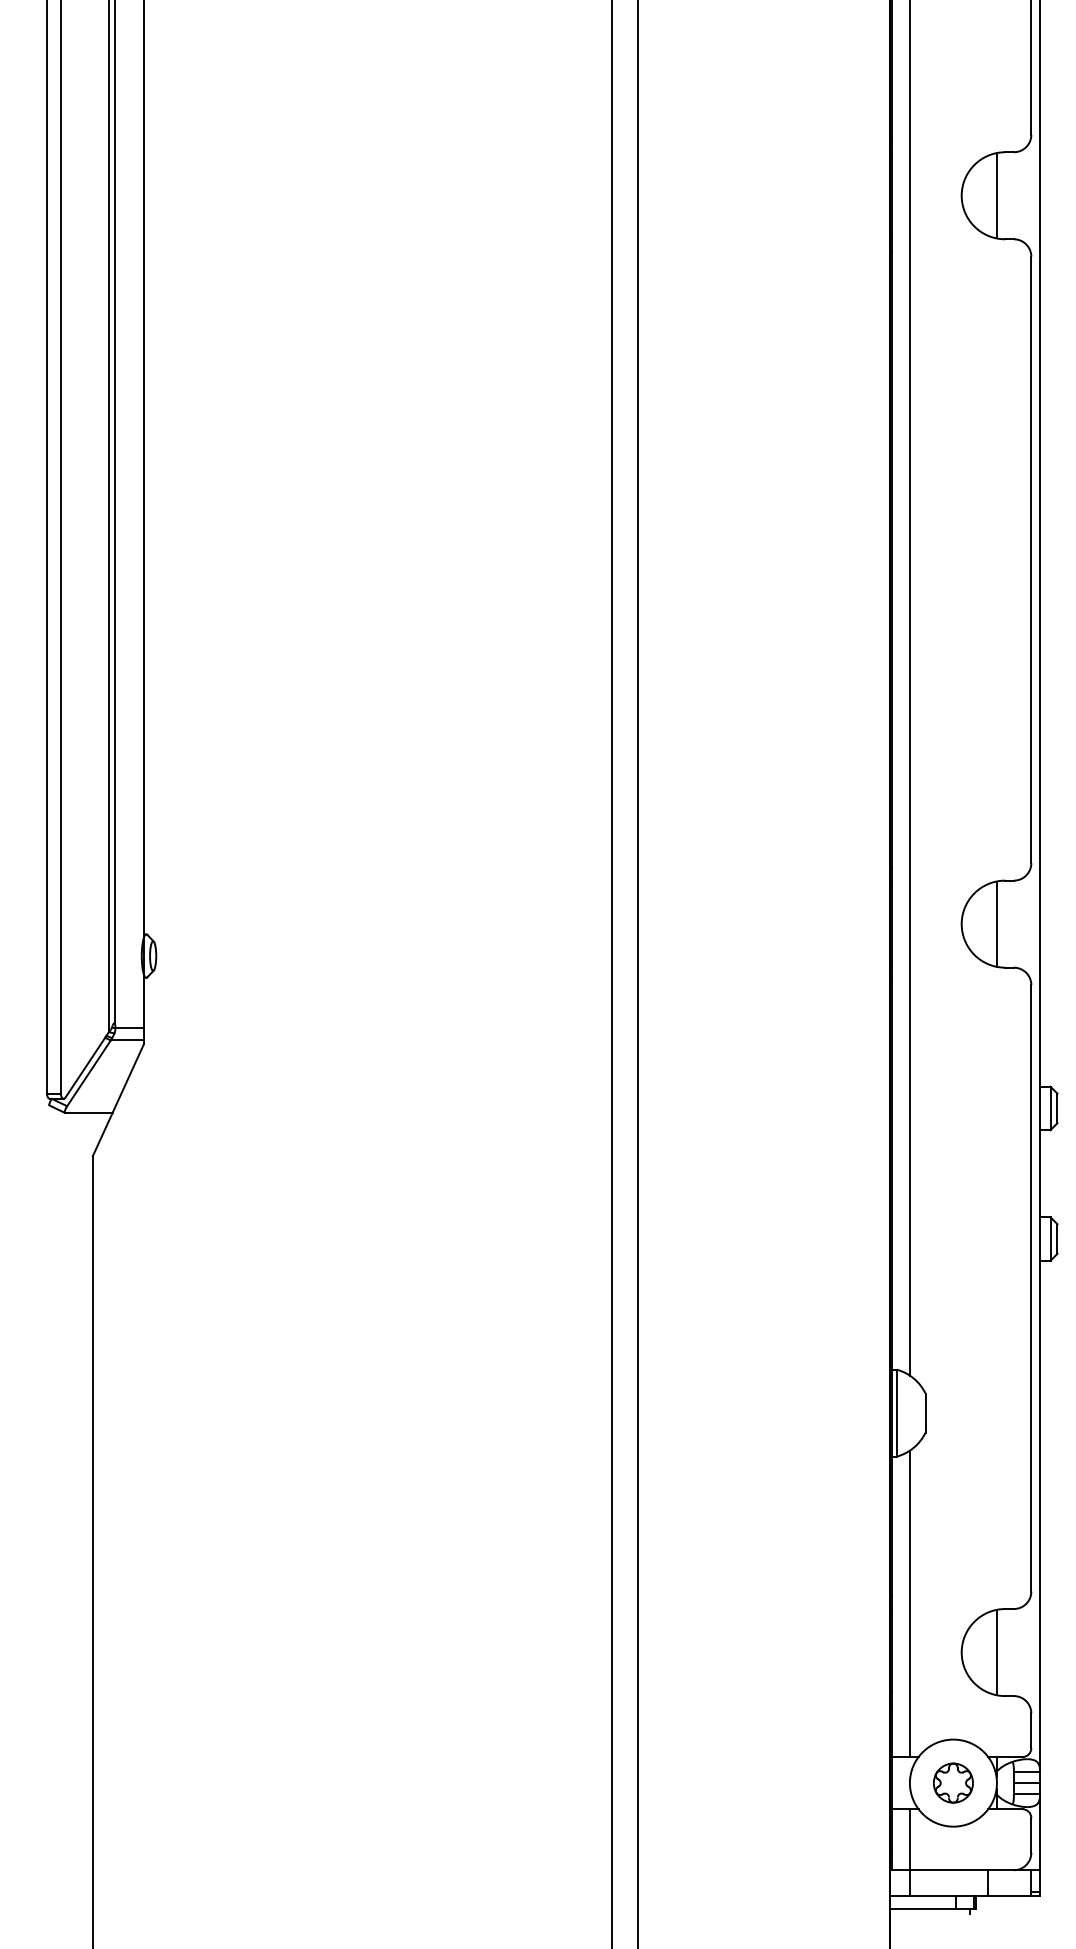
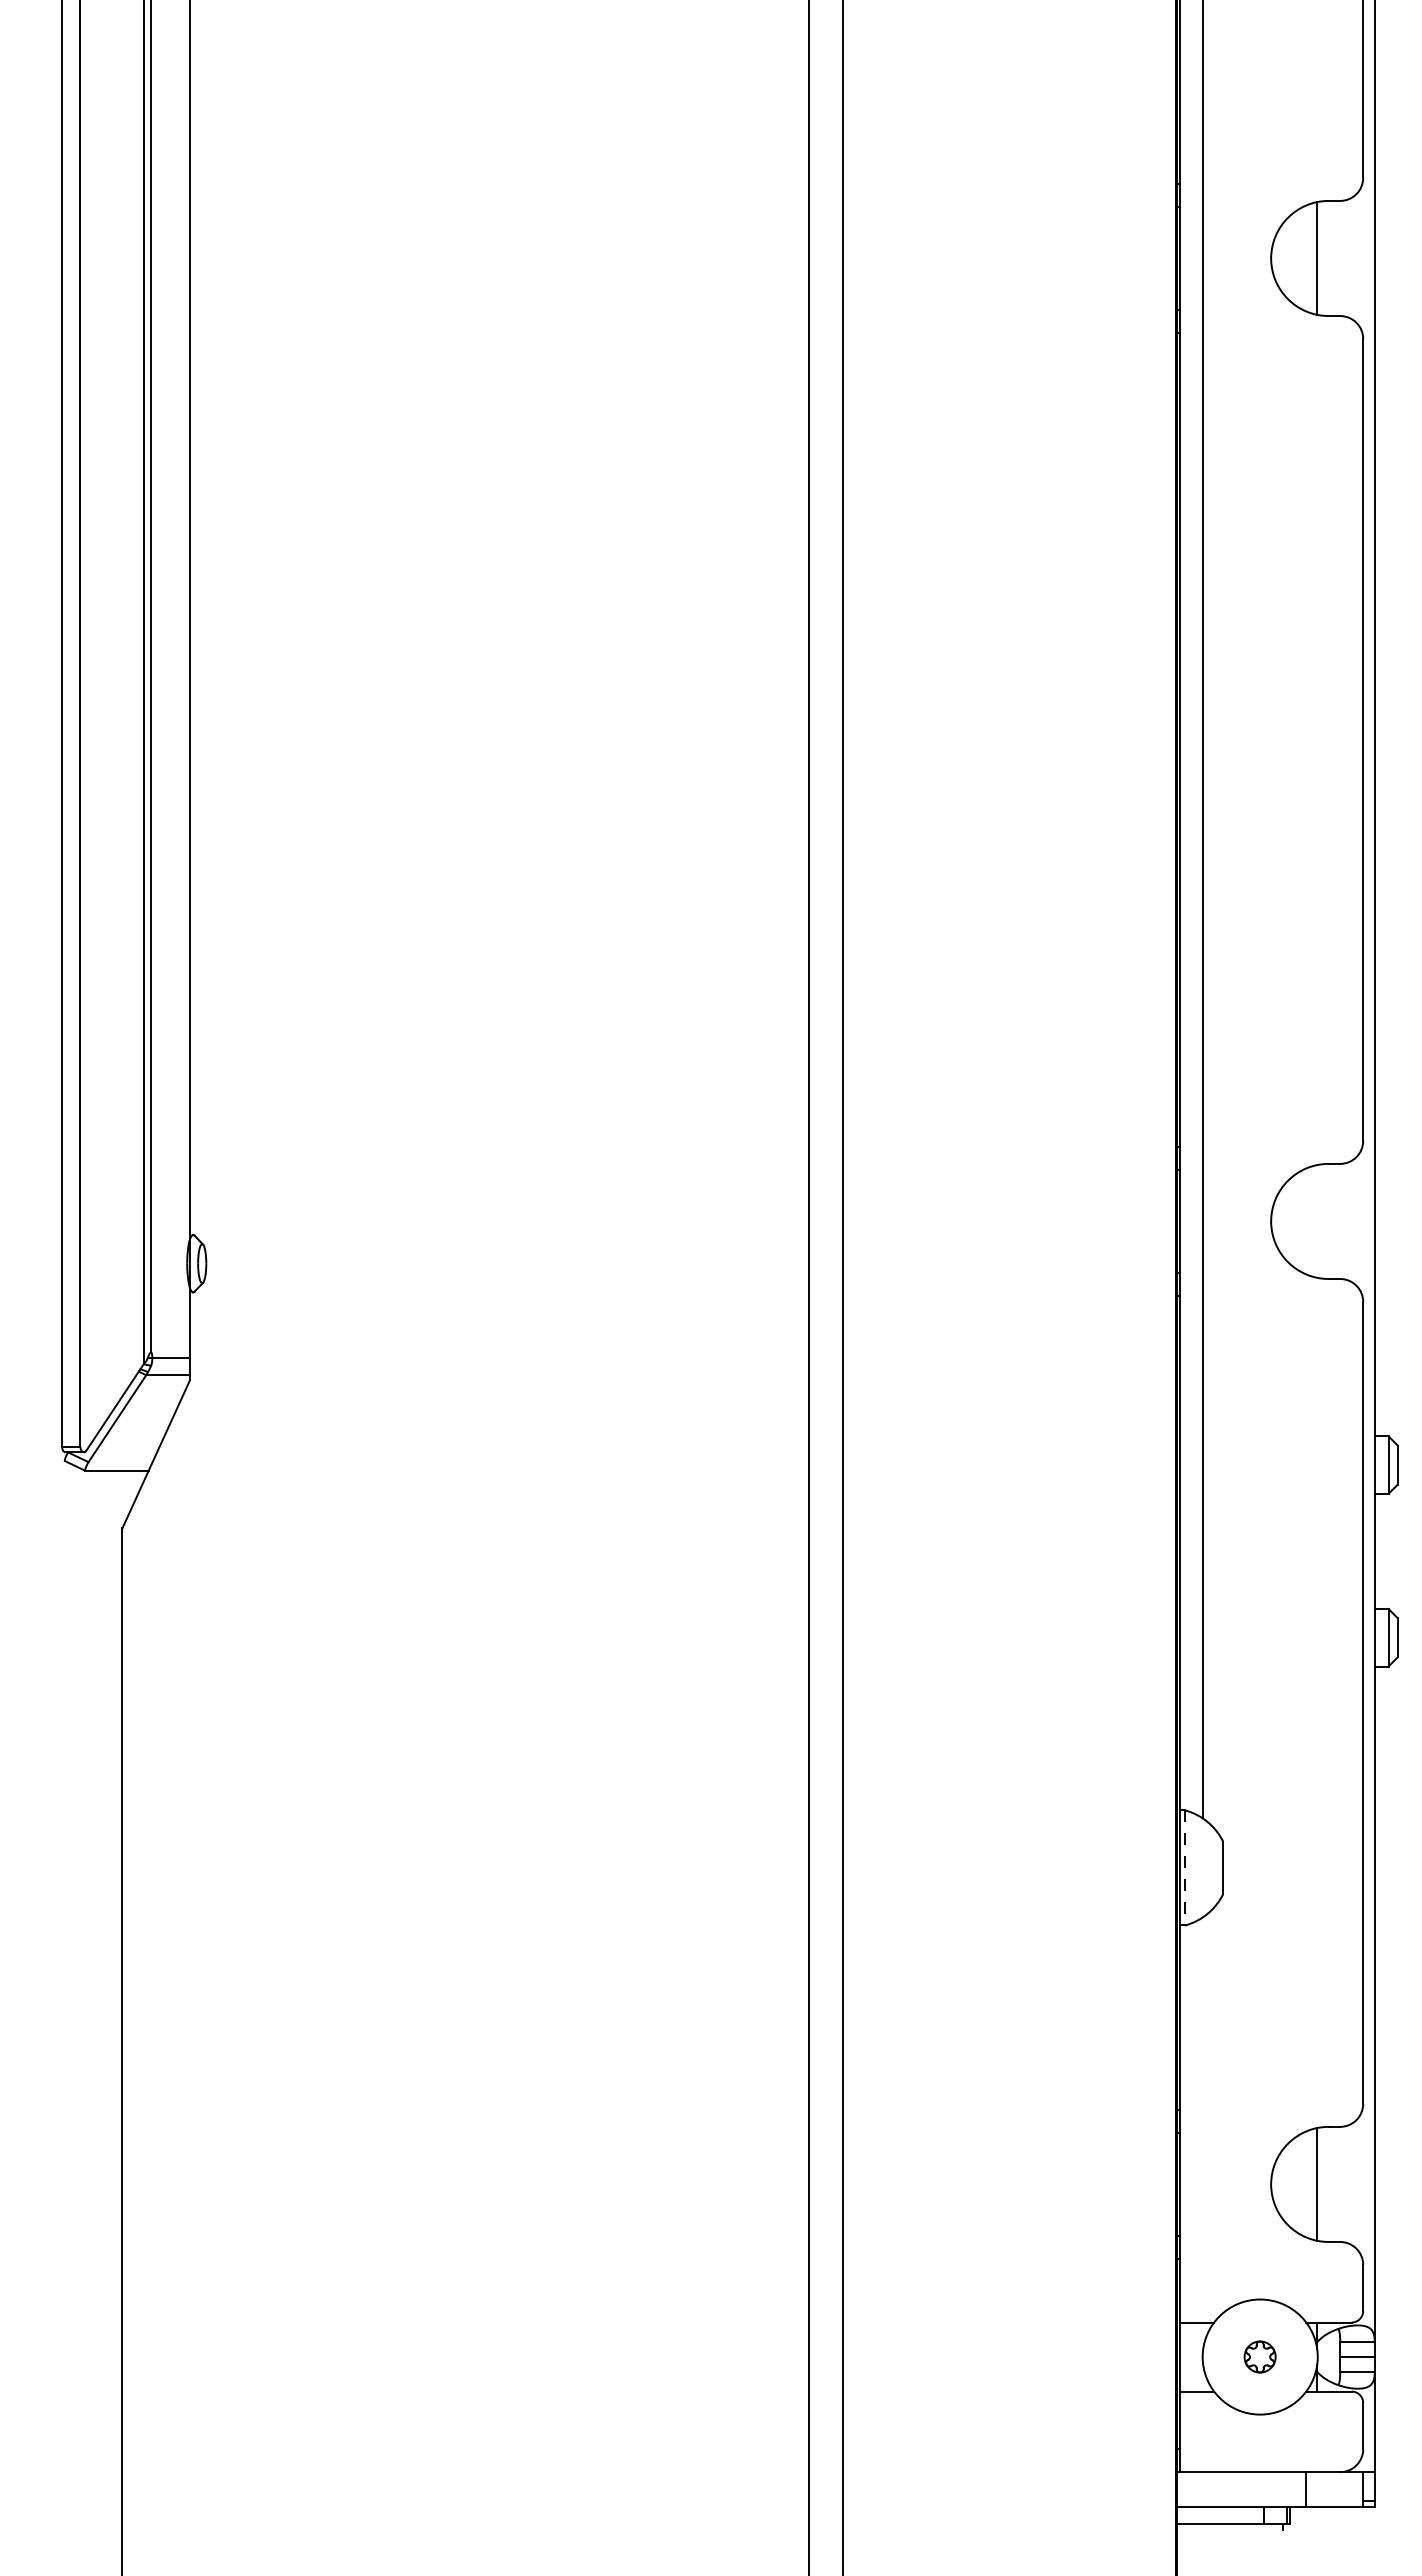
line: (996, 924) -> (1317, 1221), removed
line: (896, 1412) -> (1185, 1867), solid -> dashed
line: (909, 1603) -> (1202, 2119), removed
part: (952, 1782) -> (1259, 2356), size x0.6
line: (909, 1852) -> (1202, 2448), removed

